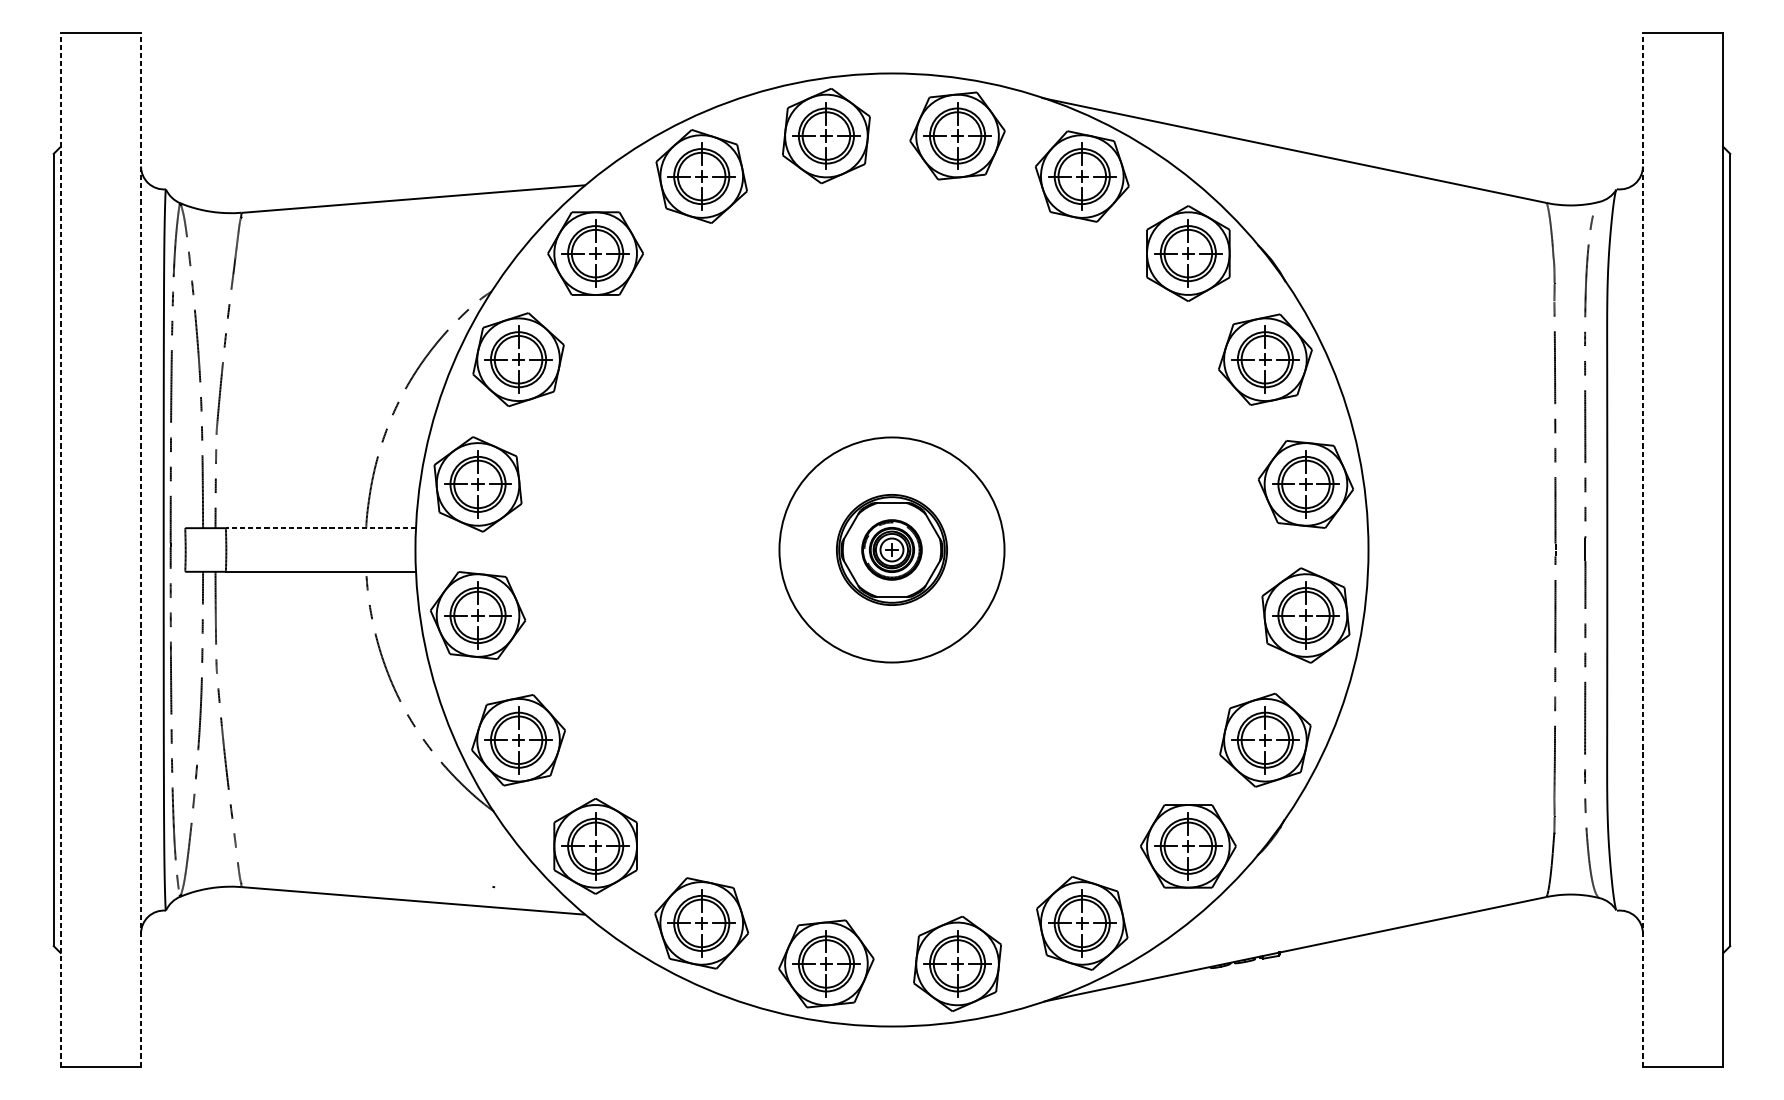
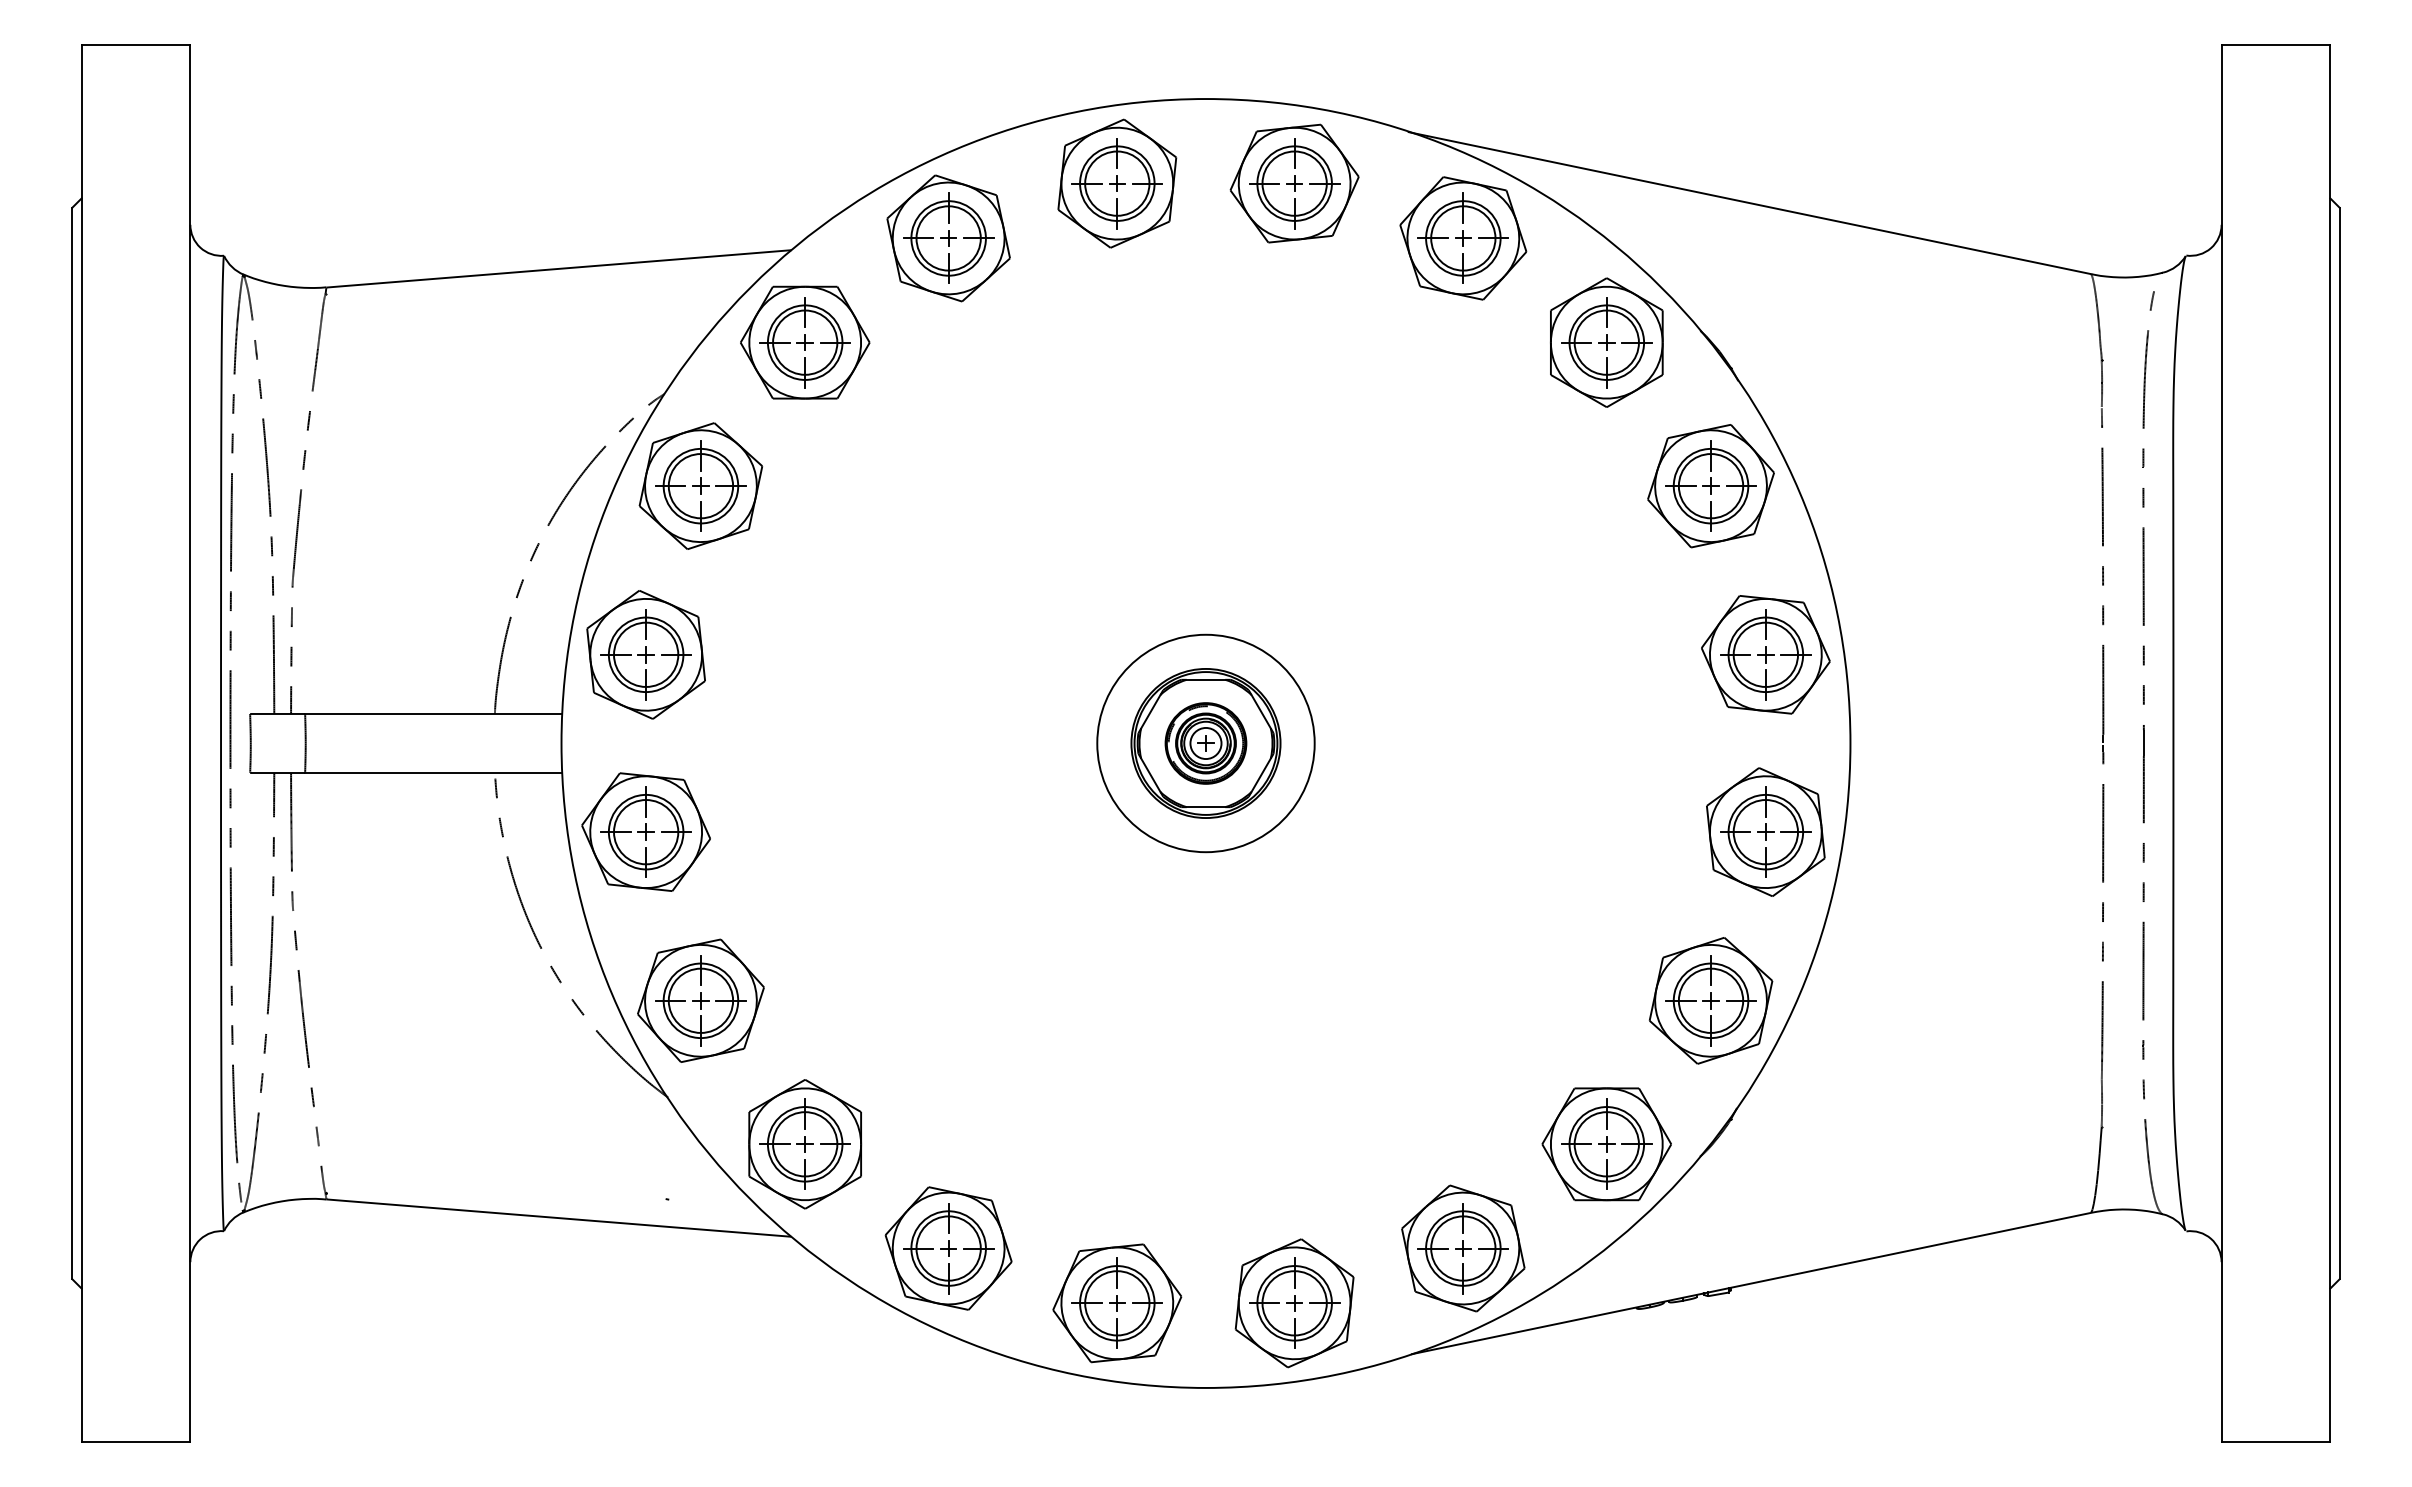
line: (320, 527) -> (433, 713), dashed -> solid
line: (60, 550) -> (81, 743), dashed -> solid
line: (141, 550) -> (190, 743), dashed -> solid
circle: (891, 550) -> (1205, 743), size x0.71
line: (1642, 550) -> (2221, 743), dashed -> solid

